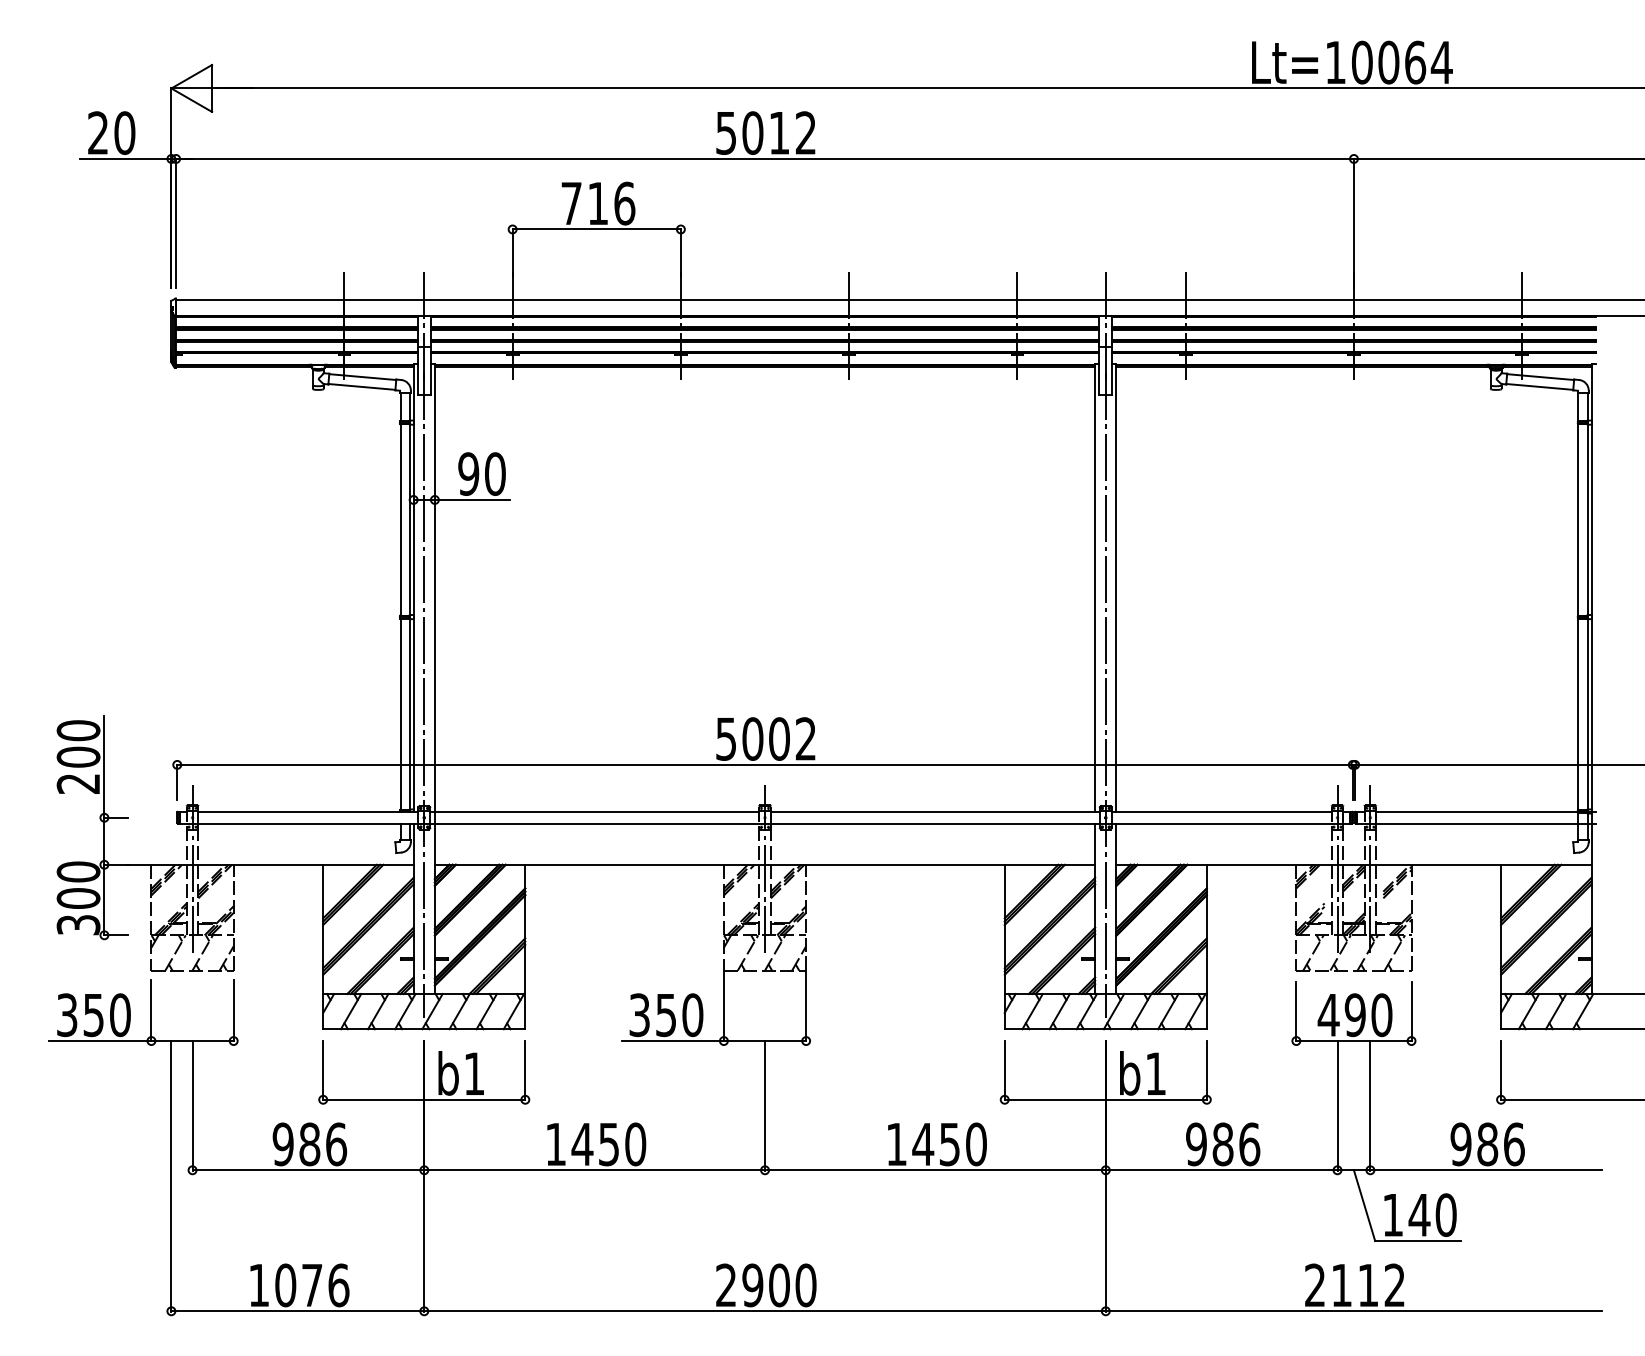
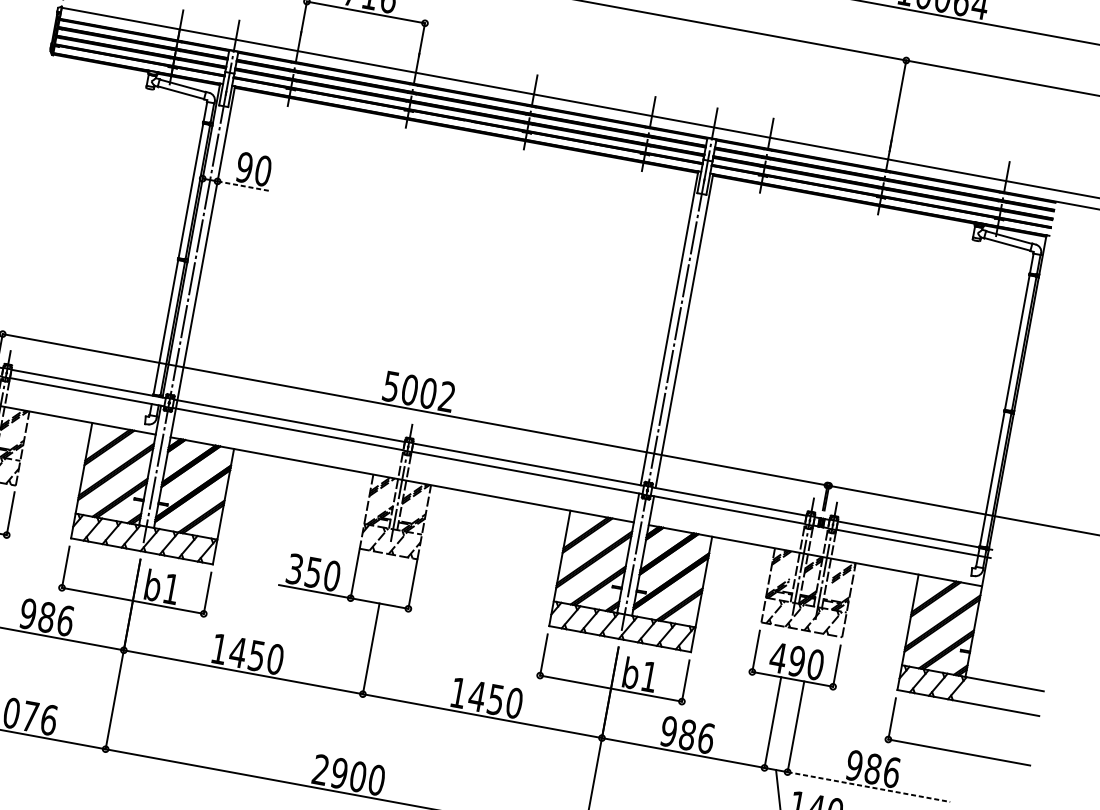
line: (472, 499) -> (244, 185), solid -> dashed
line: (1486, 1170) -> (869, 787), solid -> dashed

